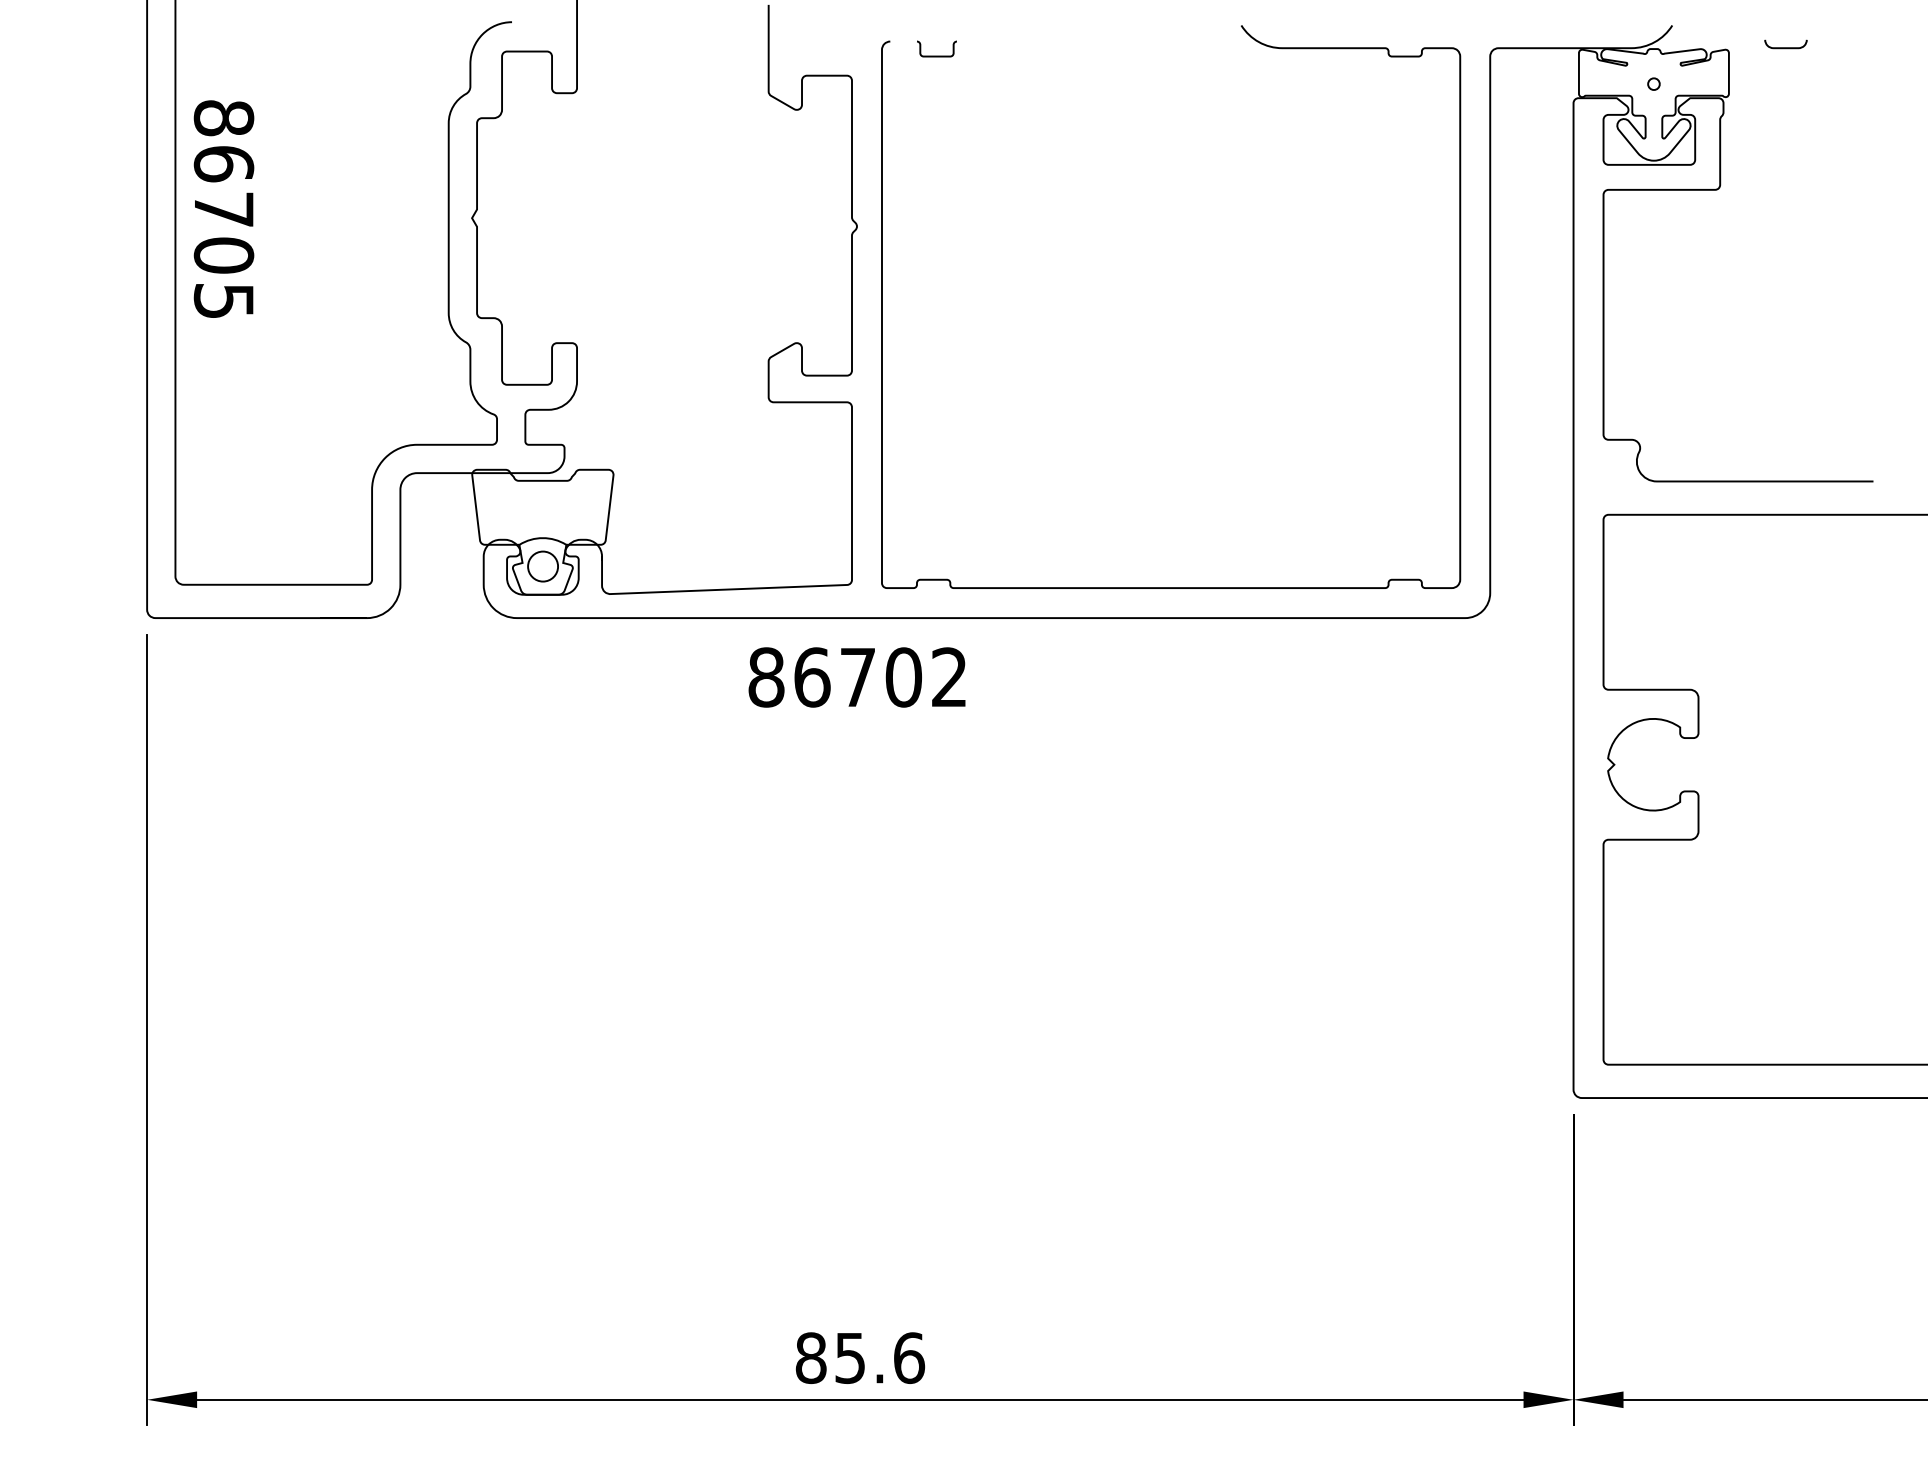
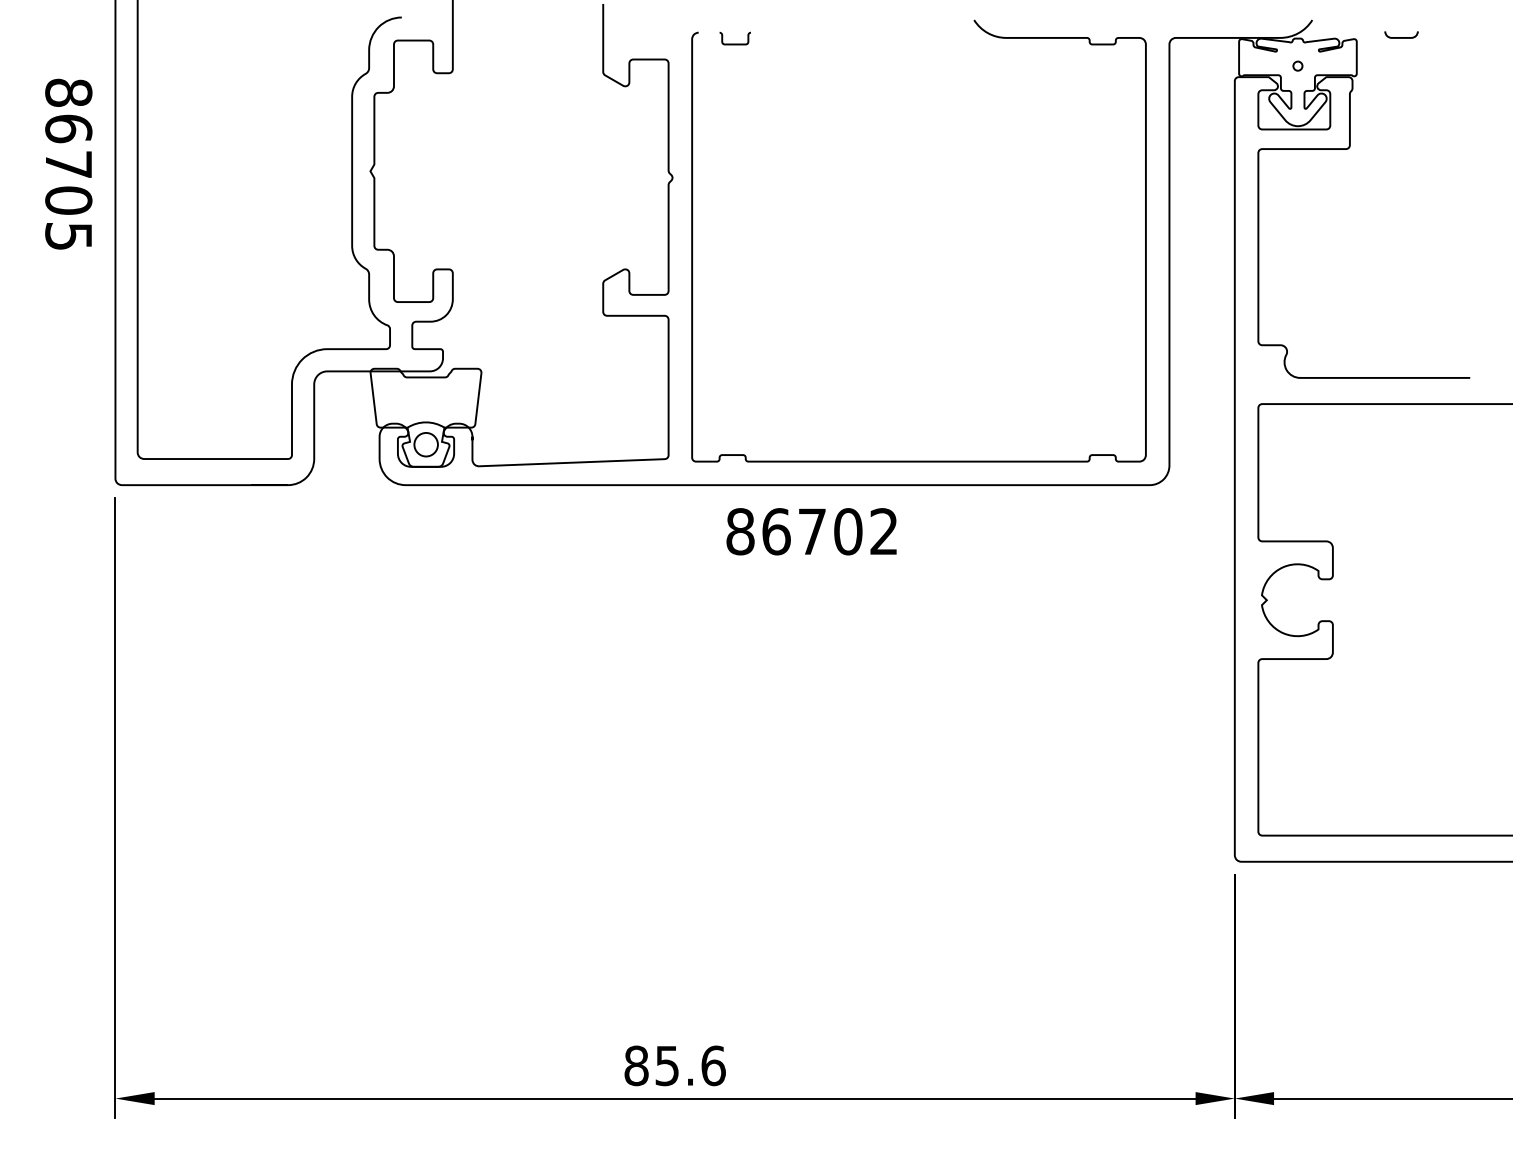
text: (223, 208) -> (68, 163), moved
text: (856, 677) -> (811, 531), moved

